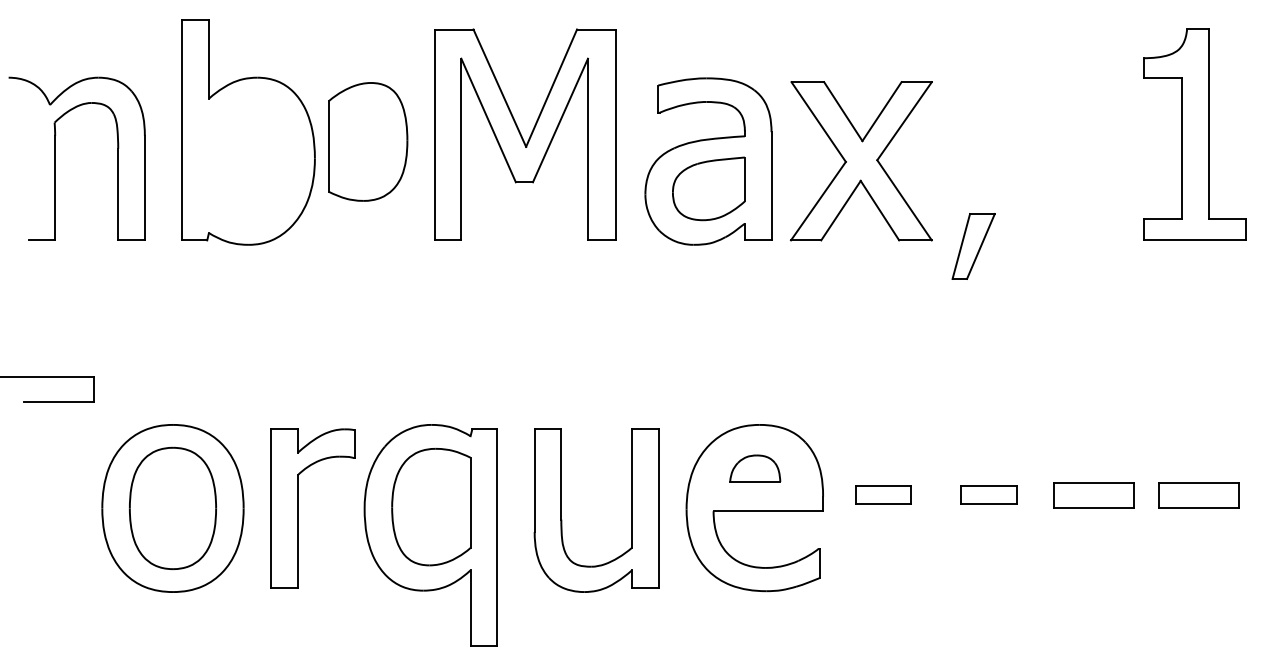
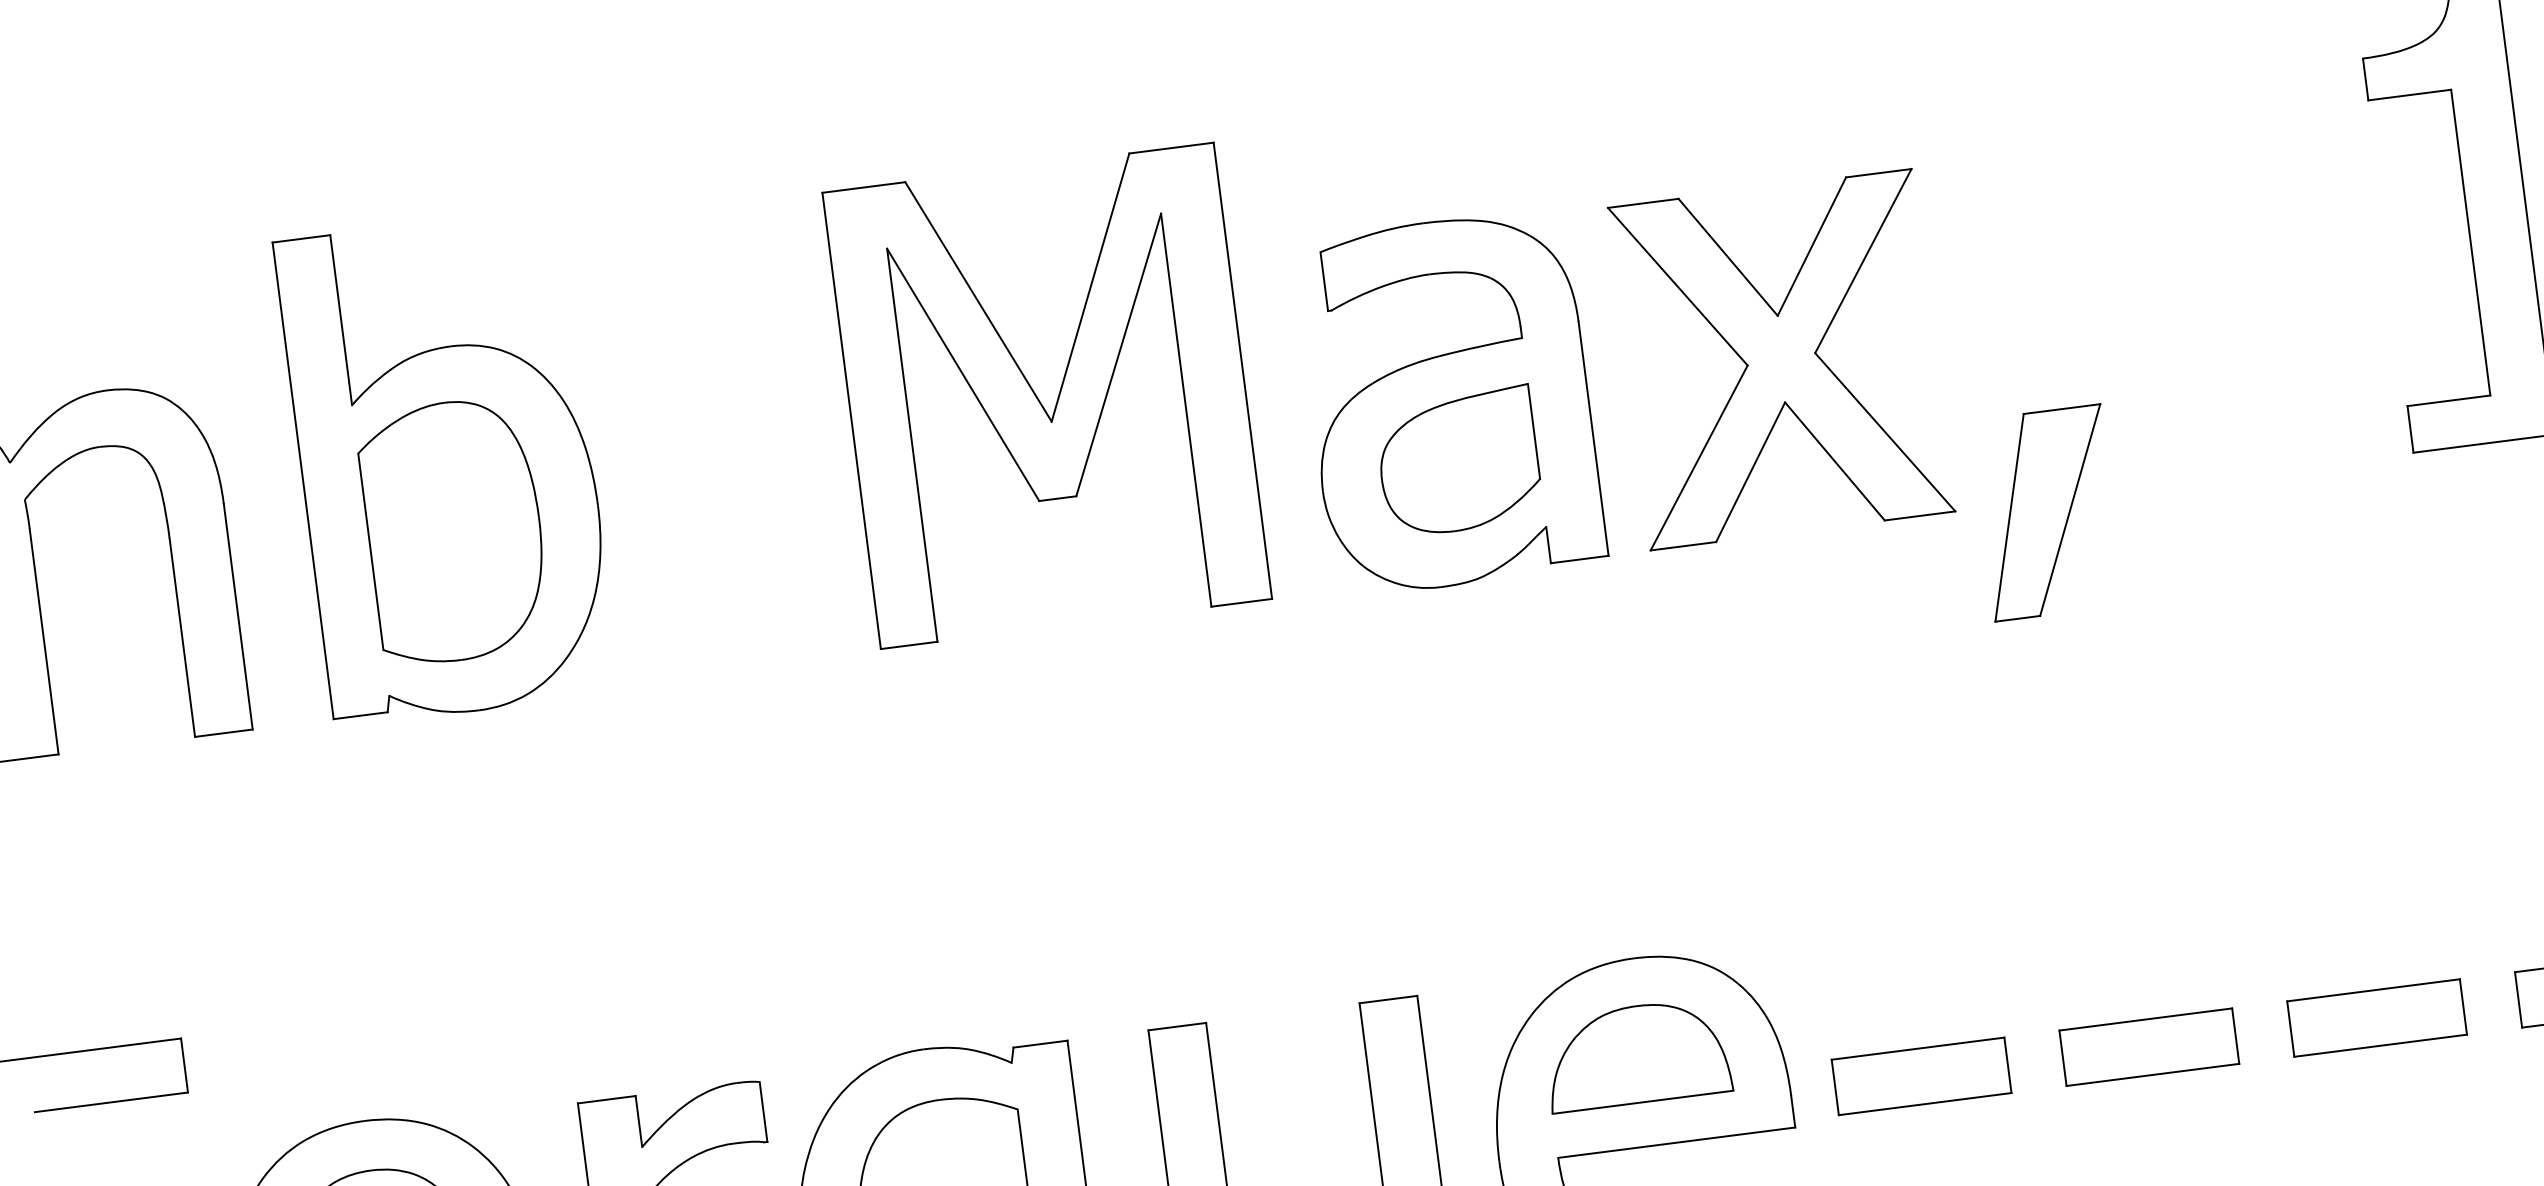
part: (368, 141) -> (455, 530), moved
part: (973, 246) -> (2047, 513), size x1.43
part: (754, 468) -> (1634, 1054), size x1.67
part: (883, 495) -> (1921, 1076), size x1.43
part: (988, 495) -> (2148, 1047), size x1.43

